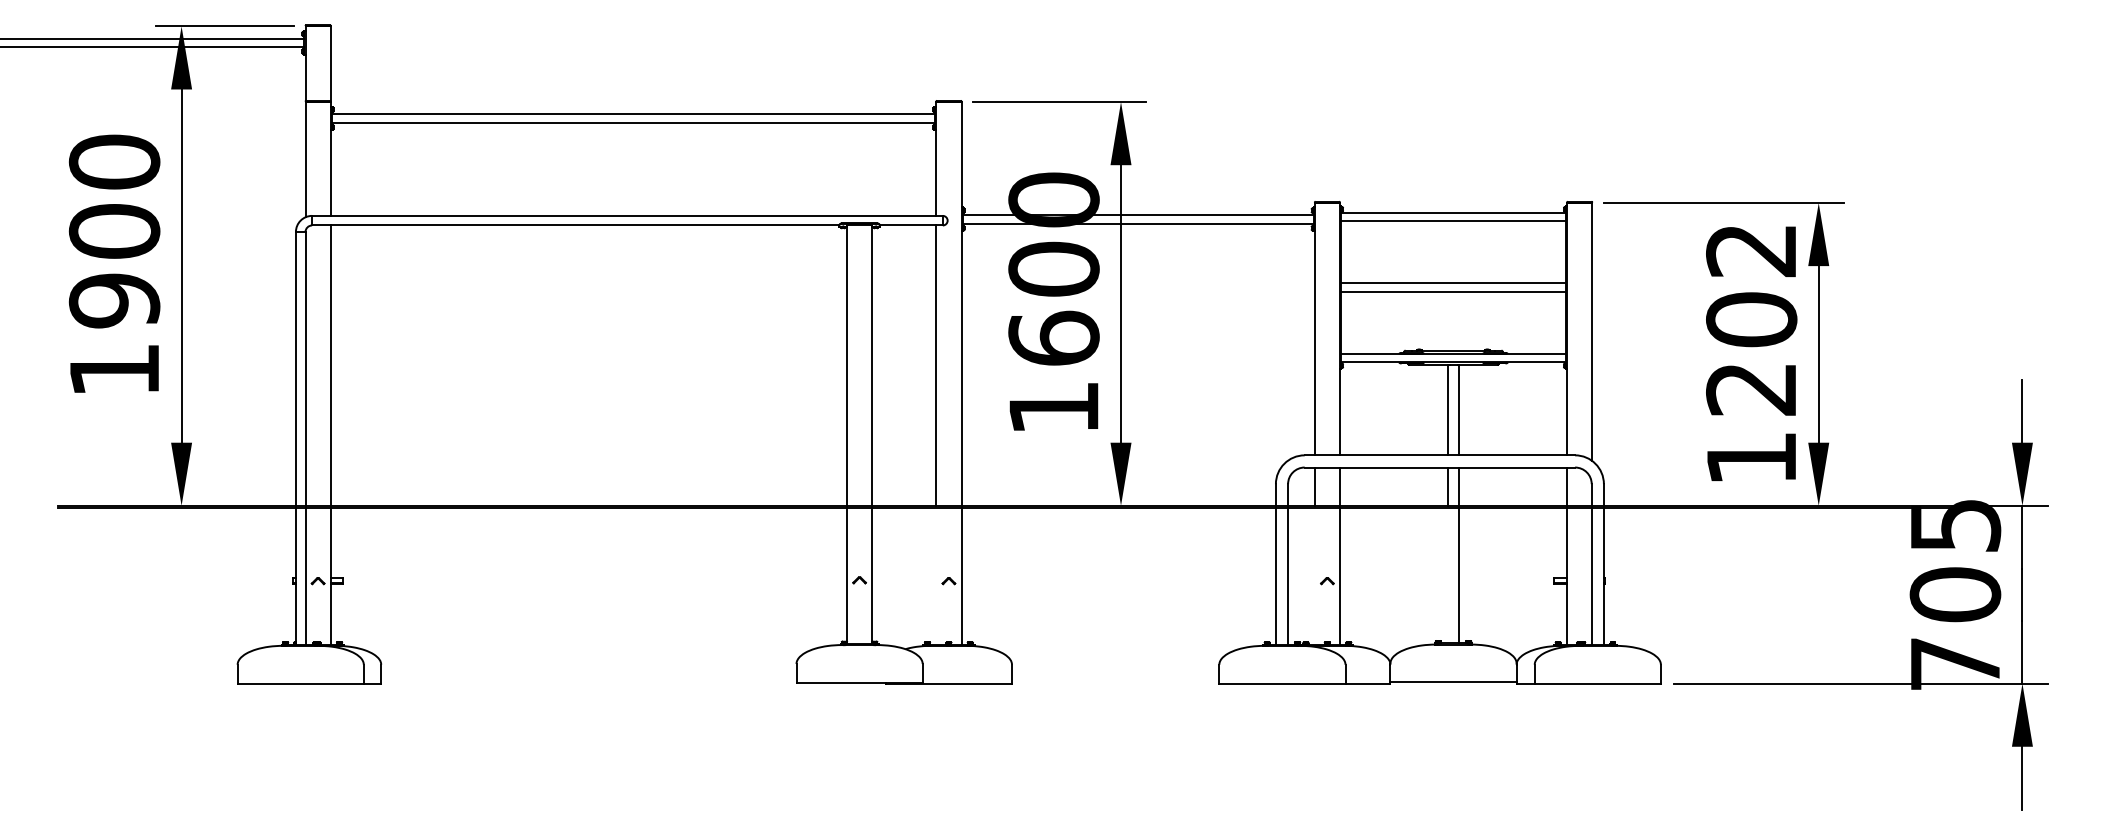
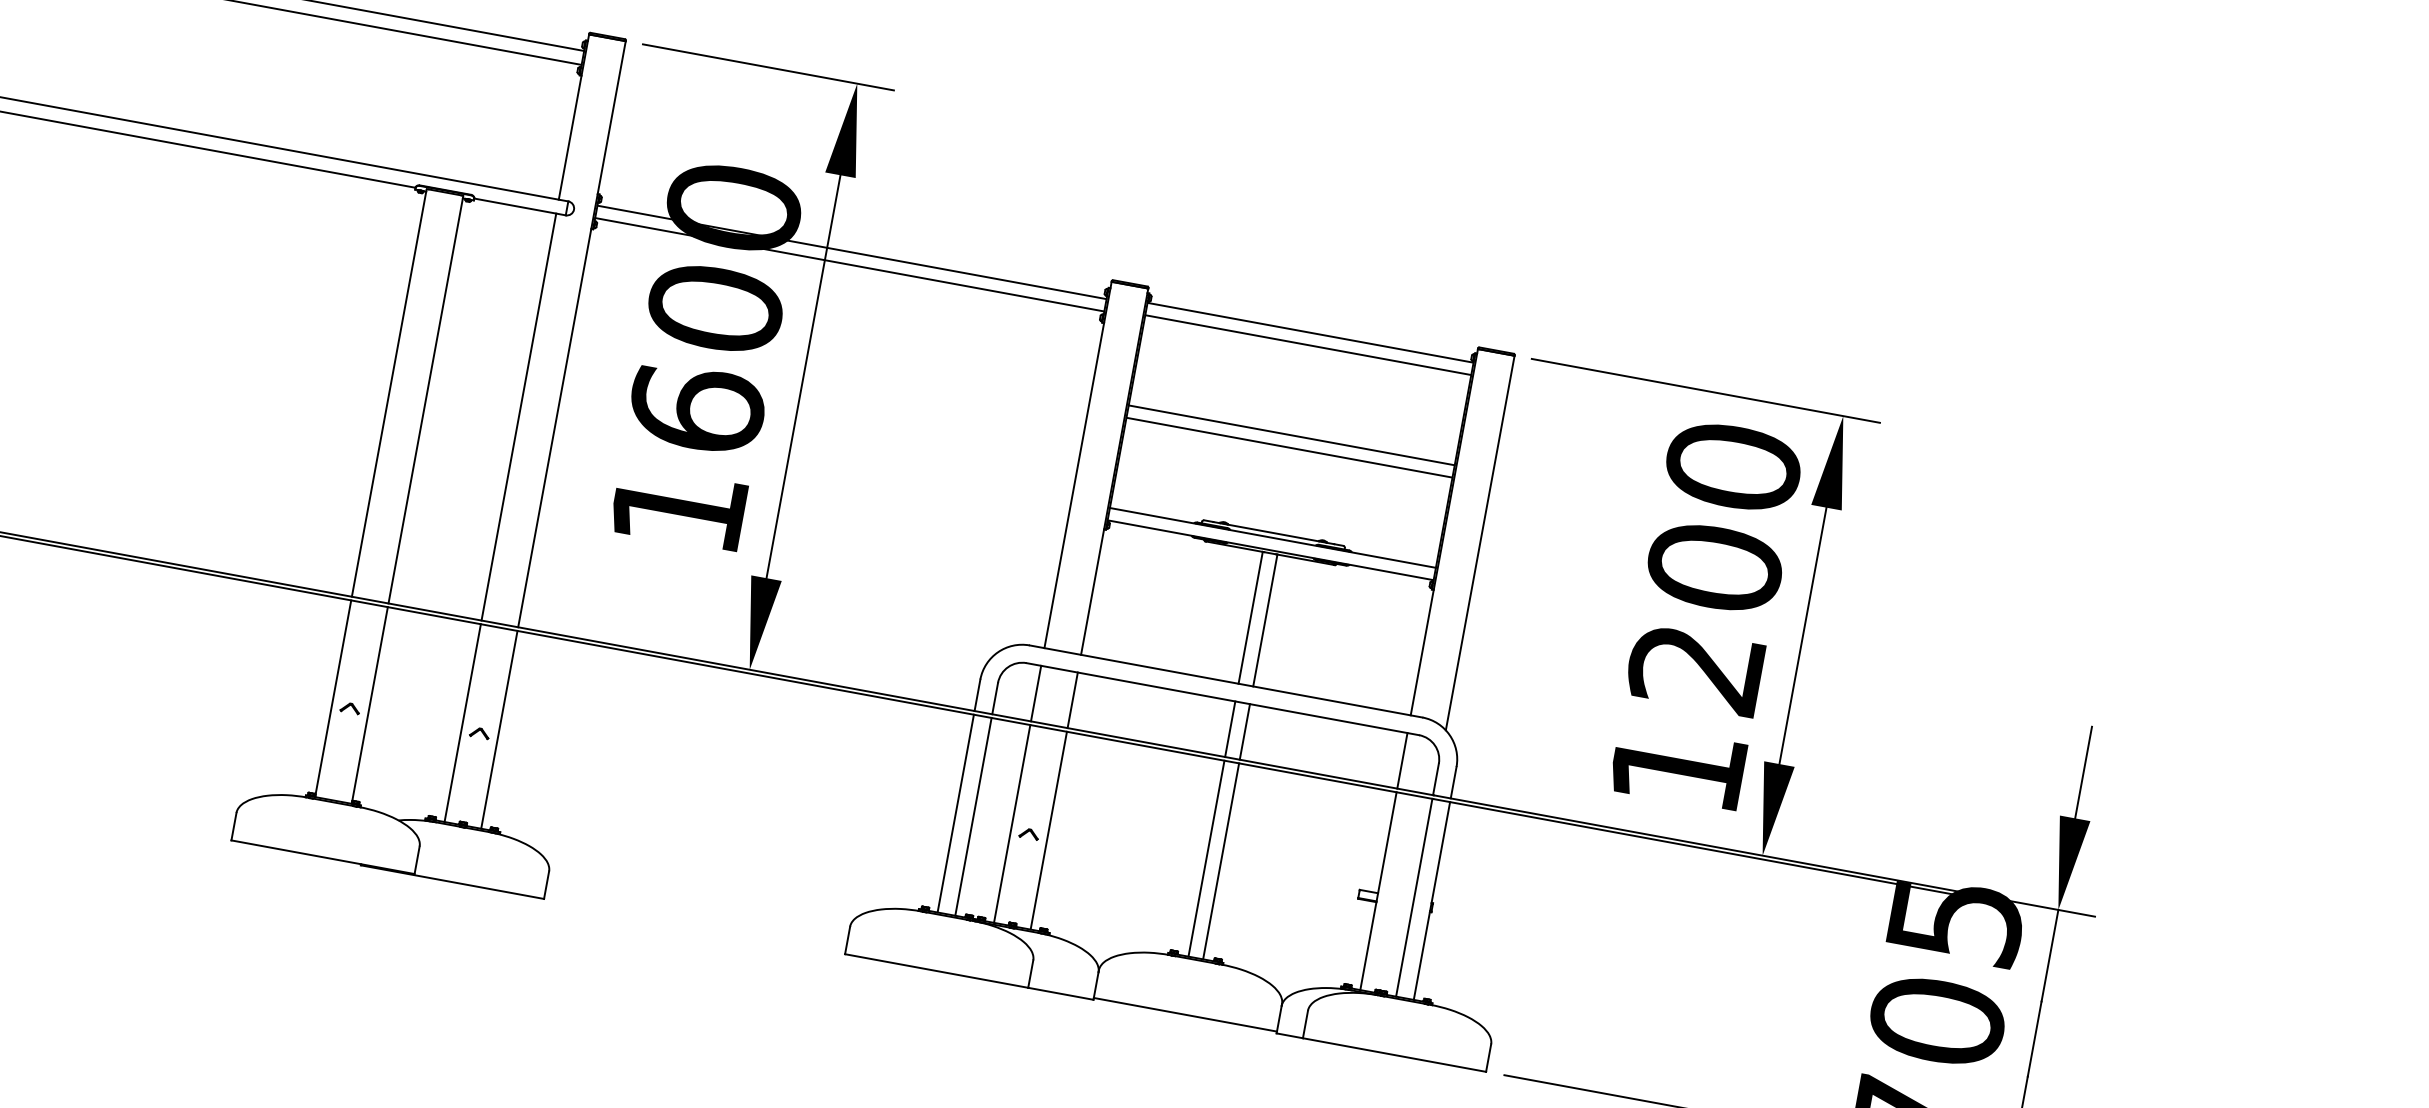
text: (1751, 250) -> (1733, 467), 1202 -> 1200
line: (1448, 575) -> (1206, 858), added
line: (936, 576) -> (463, 723), added
line: (1314, 576) -> (1011, 823), added

